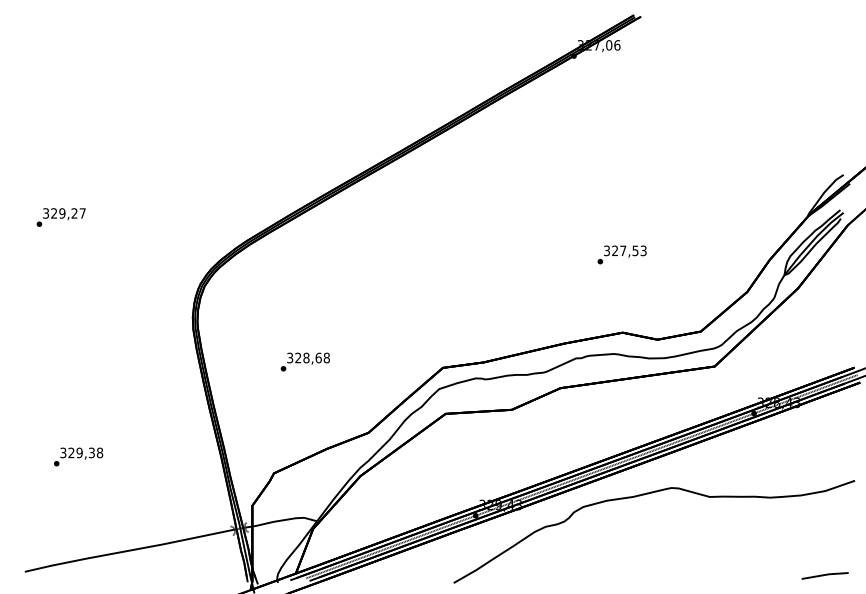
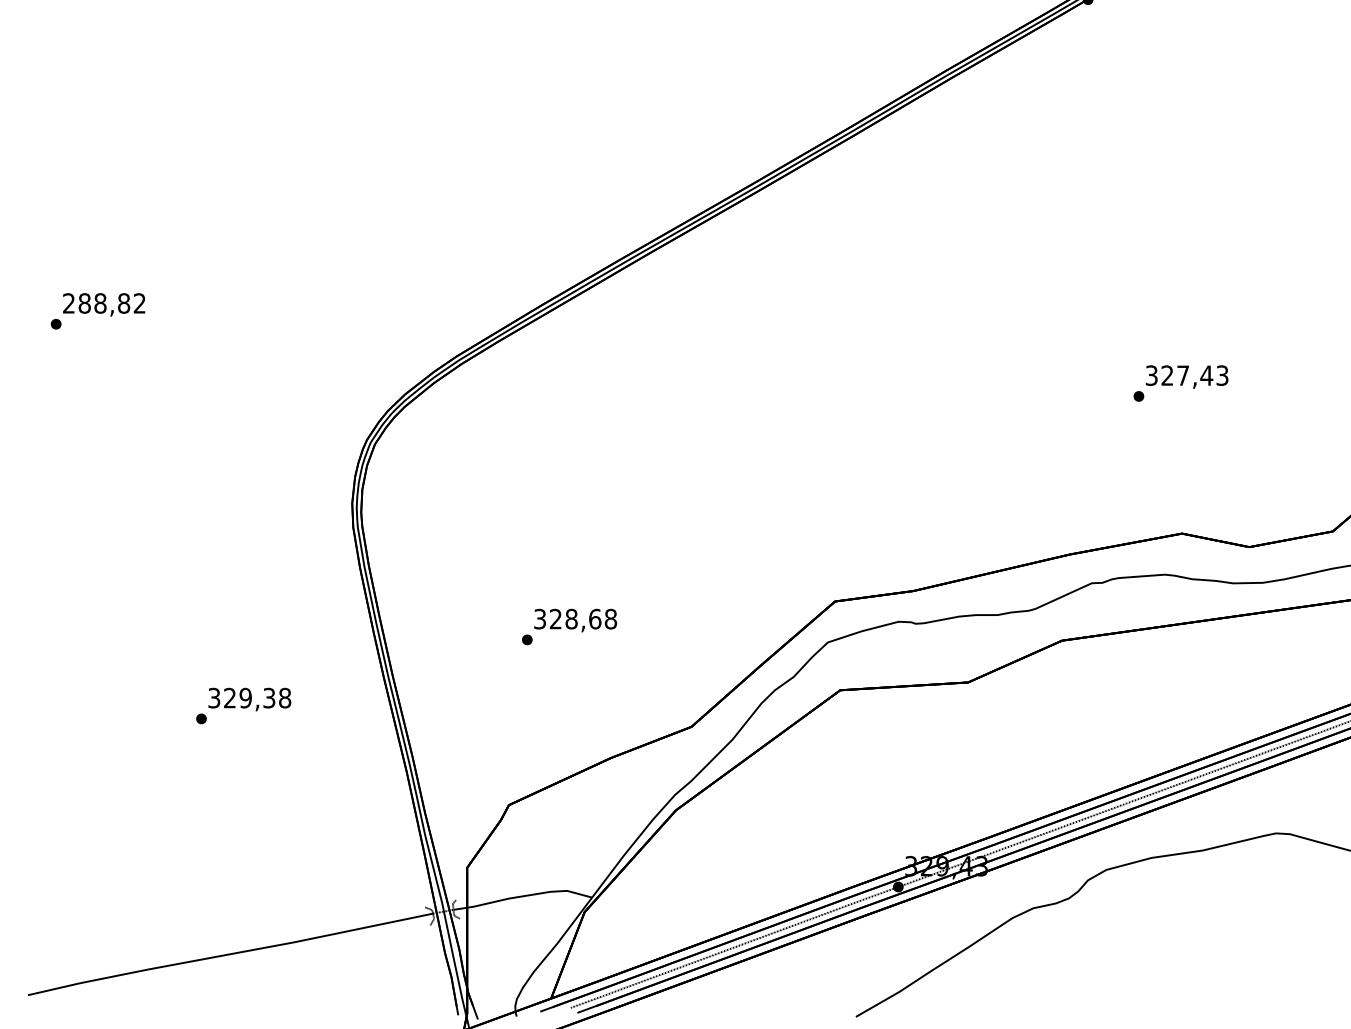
text: (64, 213) -> (104, 303), 329,27 -> 288,82
text: (635, 250) -> (1206, 374), 327,53 -> 327,43
text: (304, 361) -> (567, 625), moved
text: (78, 456) -> (243, 705), moved

